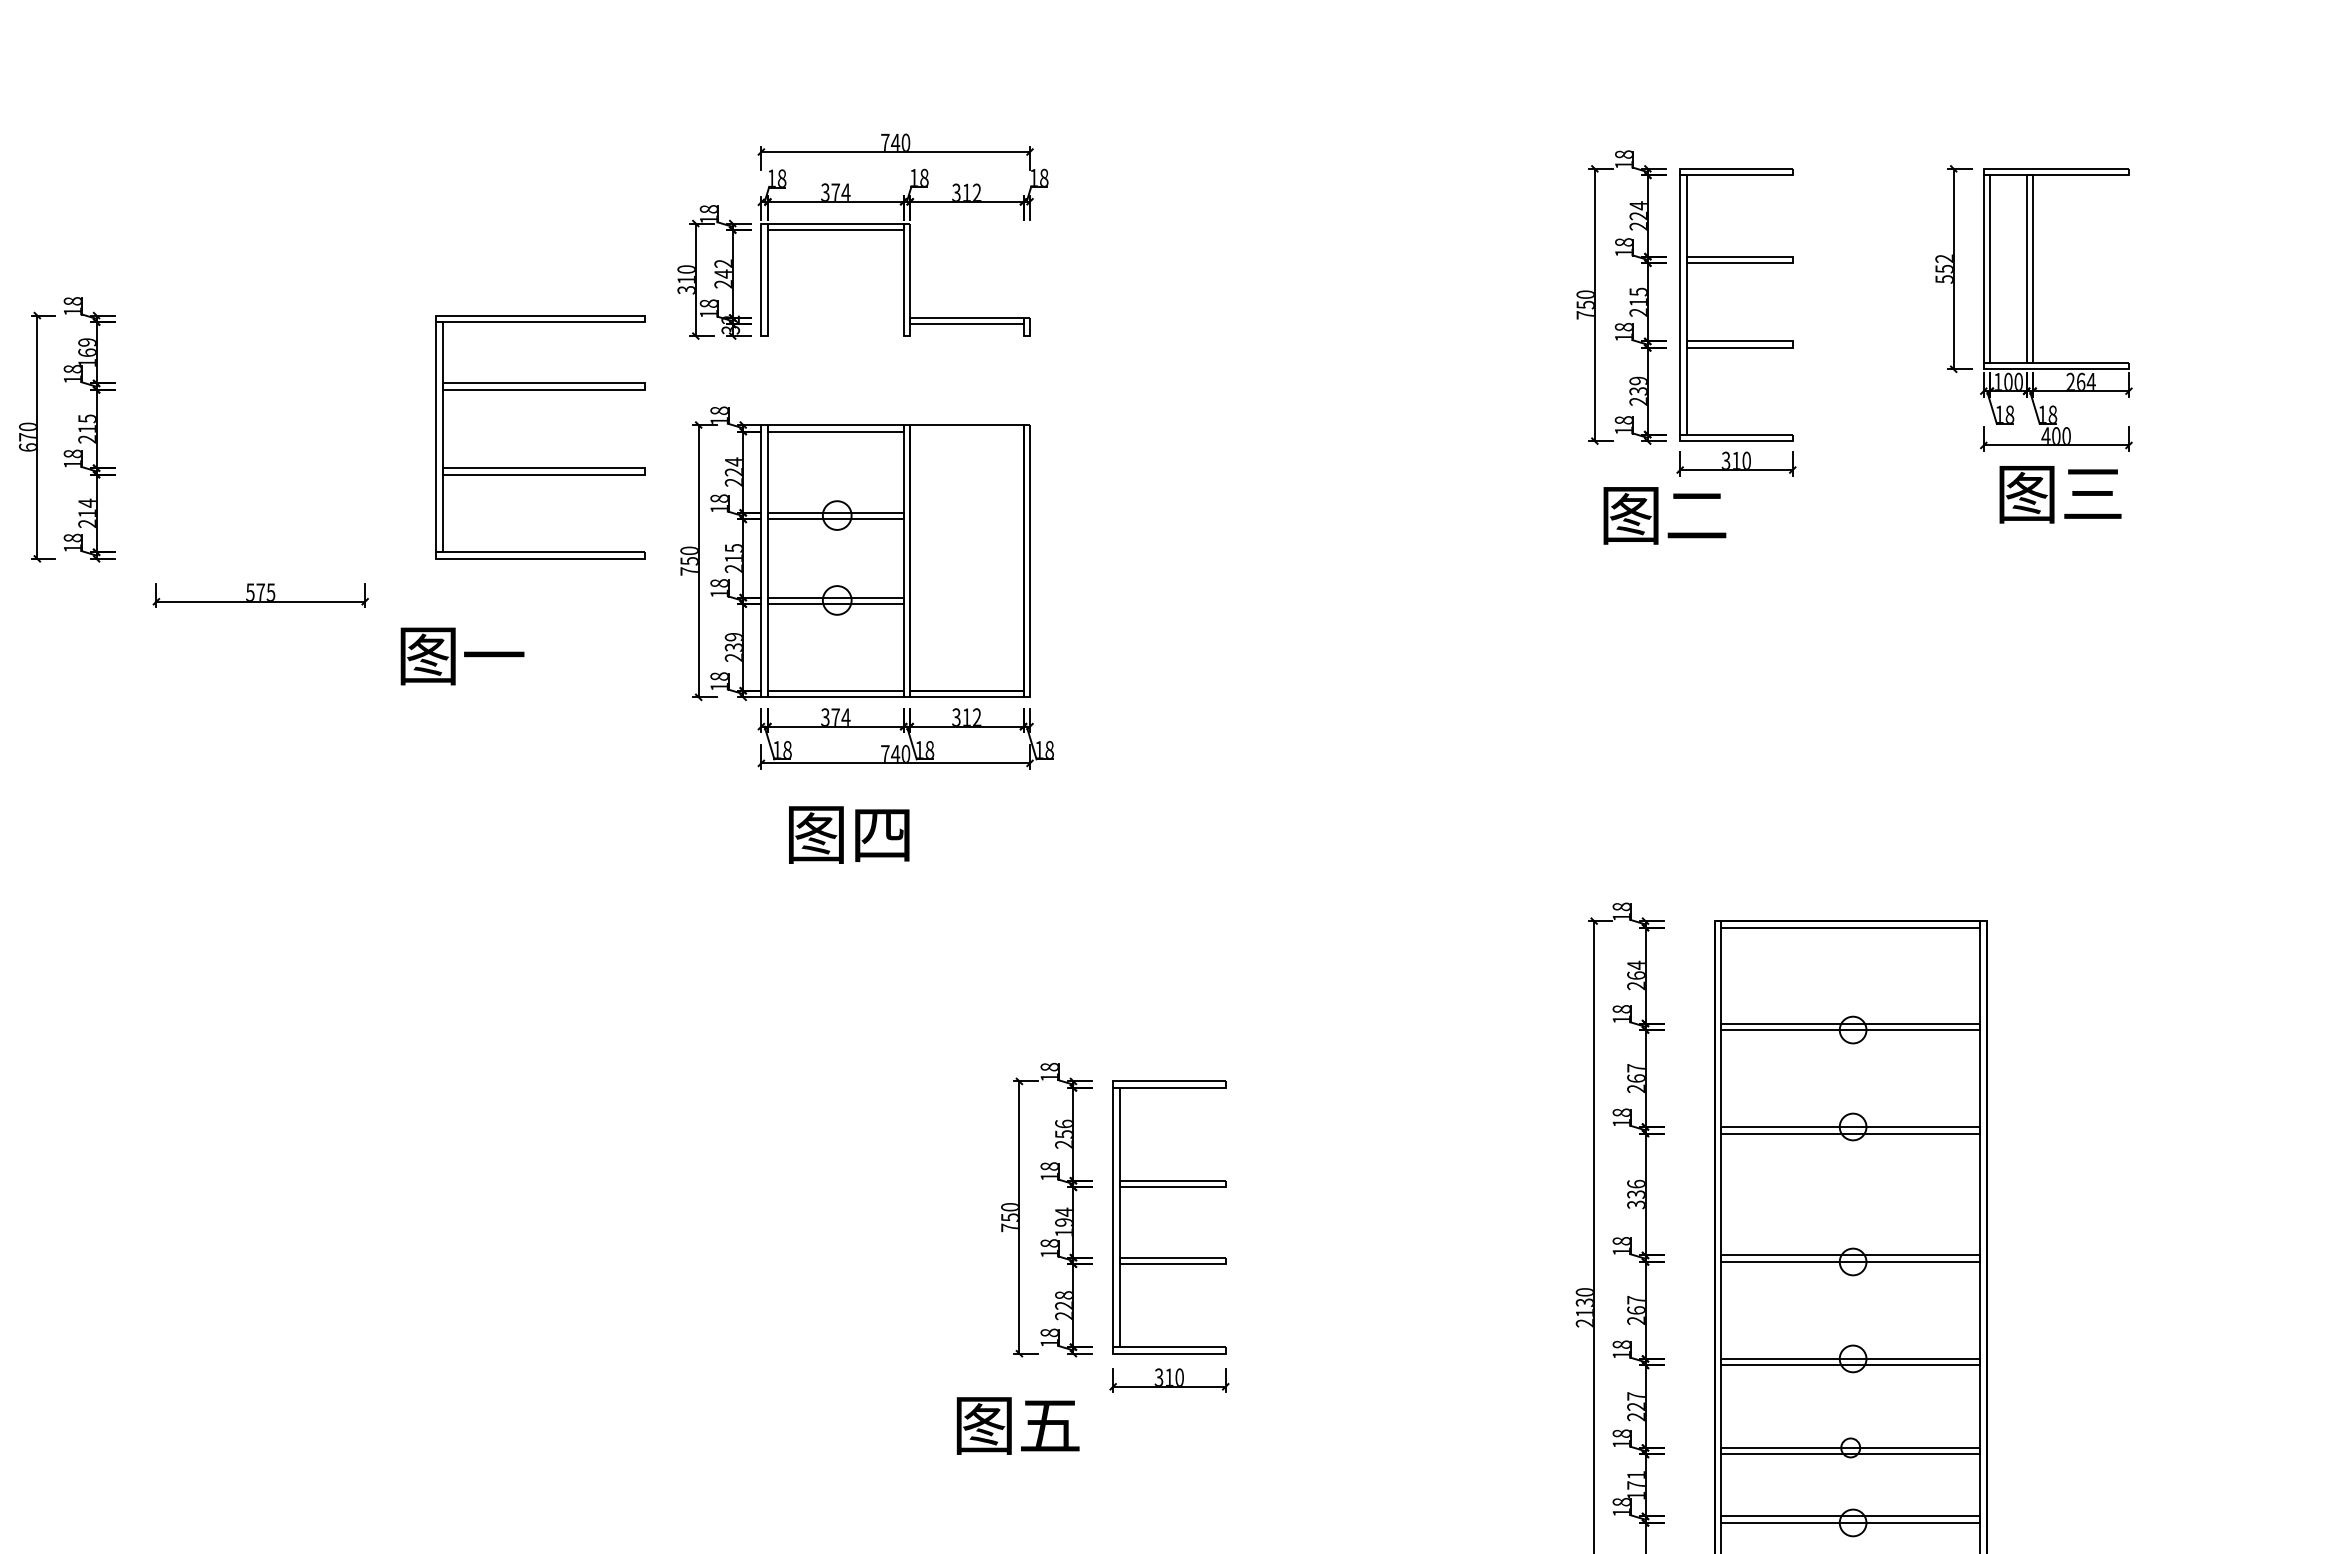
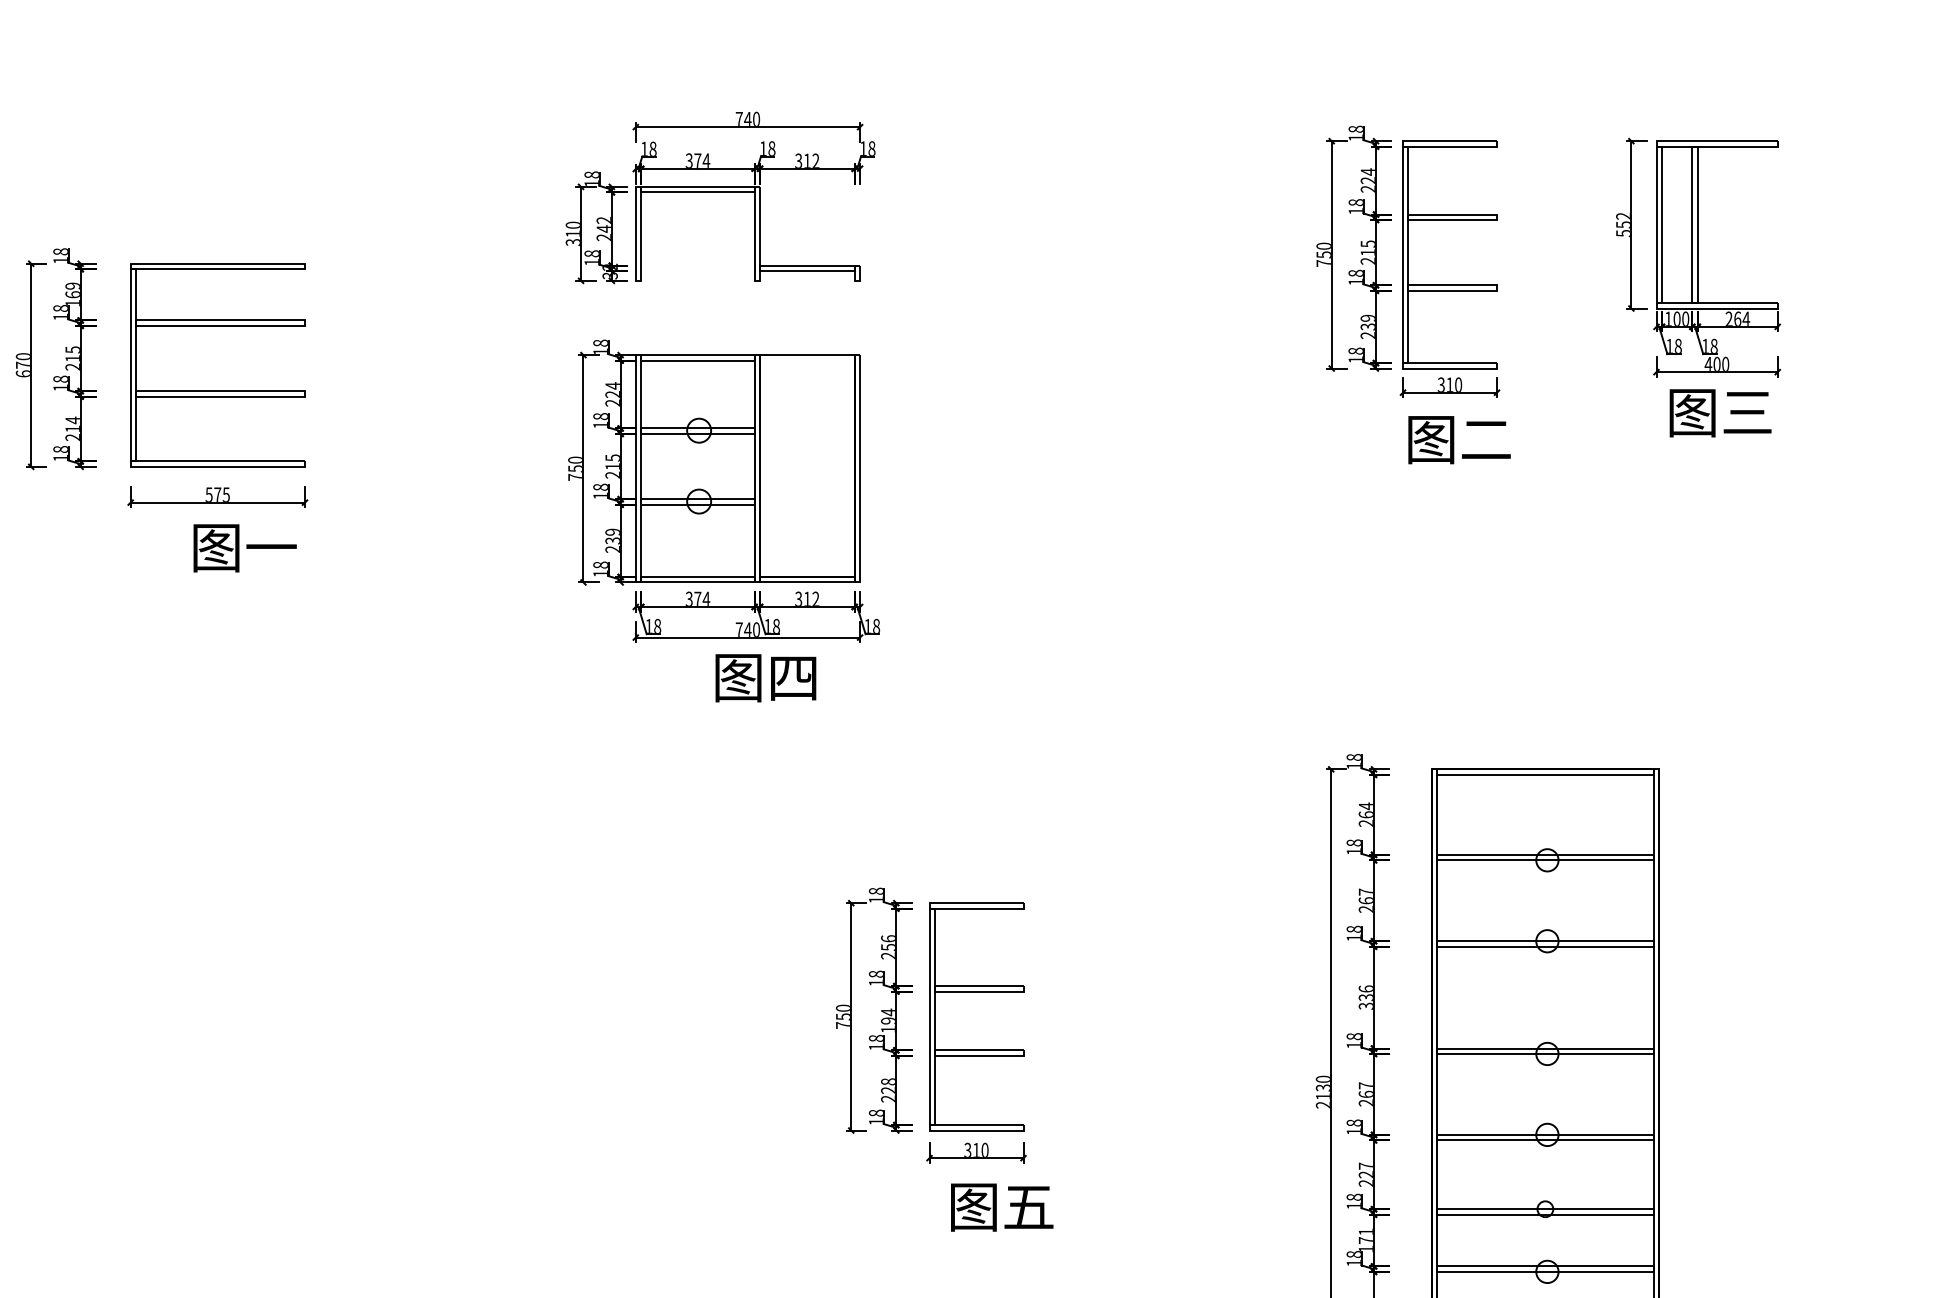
part: (540, 467) -> (217, 390), moved
text: (1664, 515) -> (1459, 439), moved
text: (462, 656) -> (245, 548), moved
text: (849, 834) -> (766, 677), moved
text: (1017, 1425) -> (1001, 1207), moved

